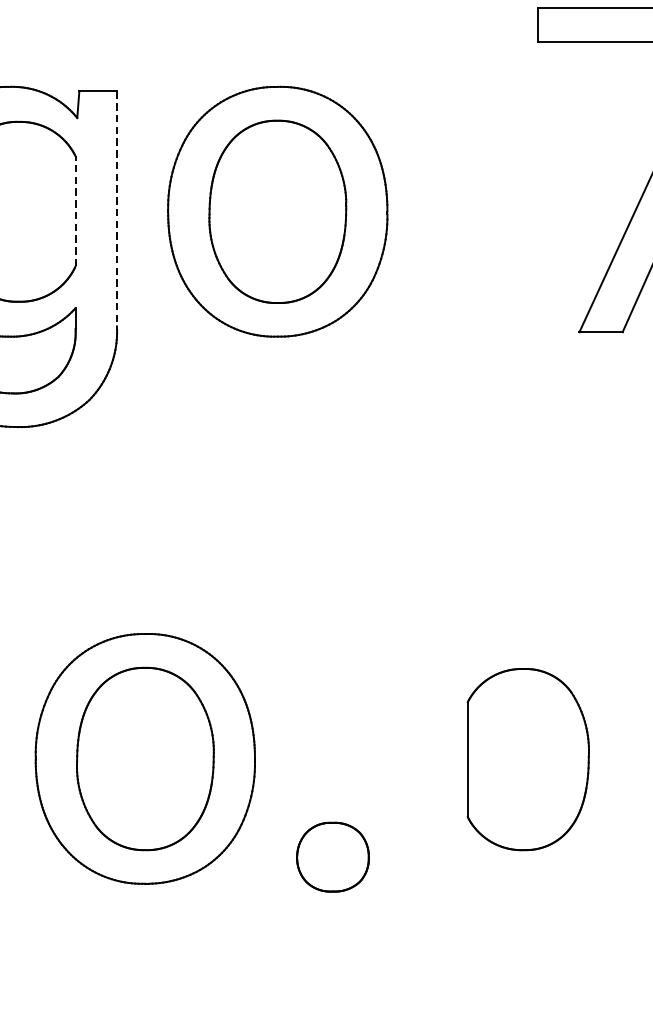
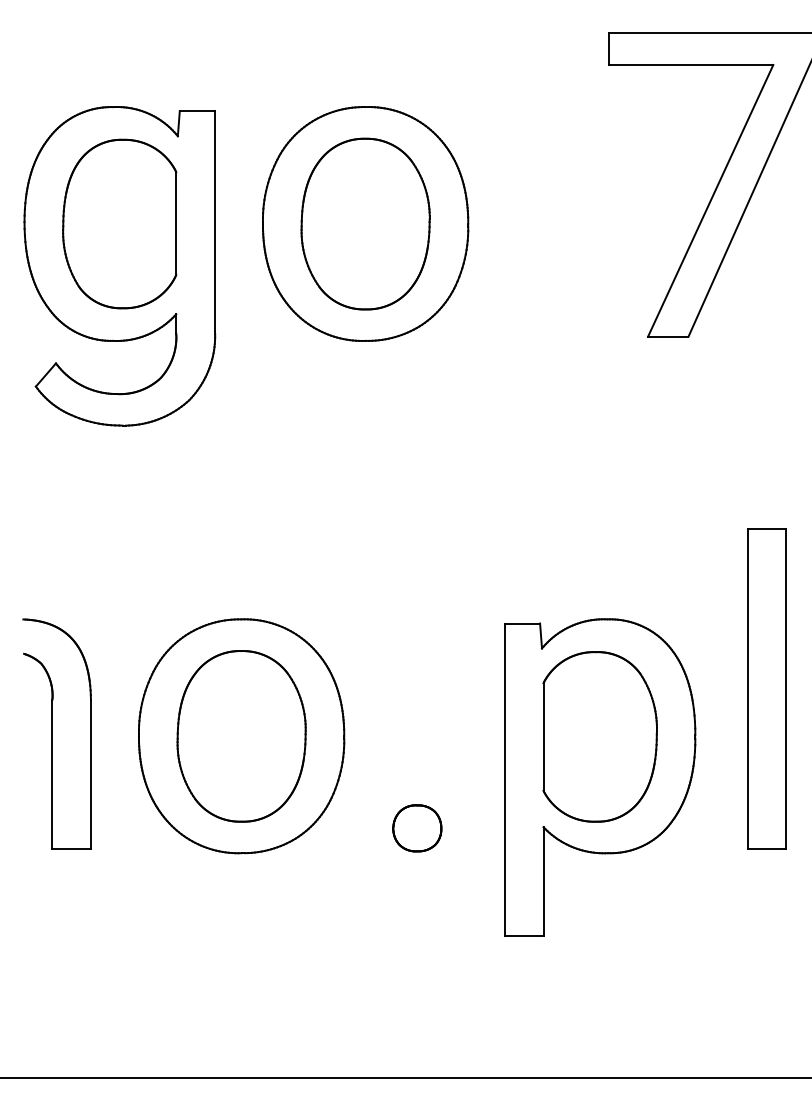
line: (117, 209) -> (215, 221), dashed -> solid
line: (75, 211) -> (176, 223), dashed -> solid
part: (528, 802) -> (600, 777), added
part: (333, 857) -> (417, 828), size x0.71

